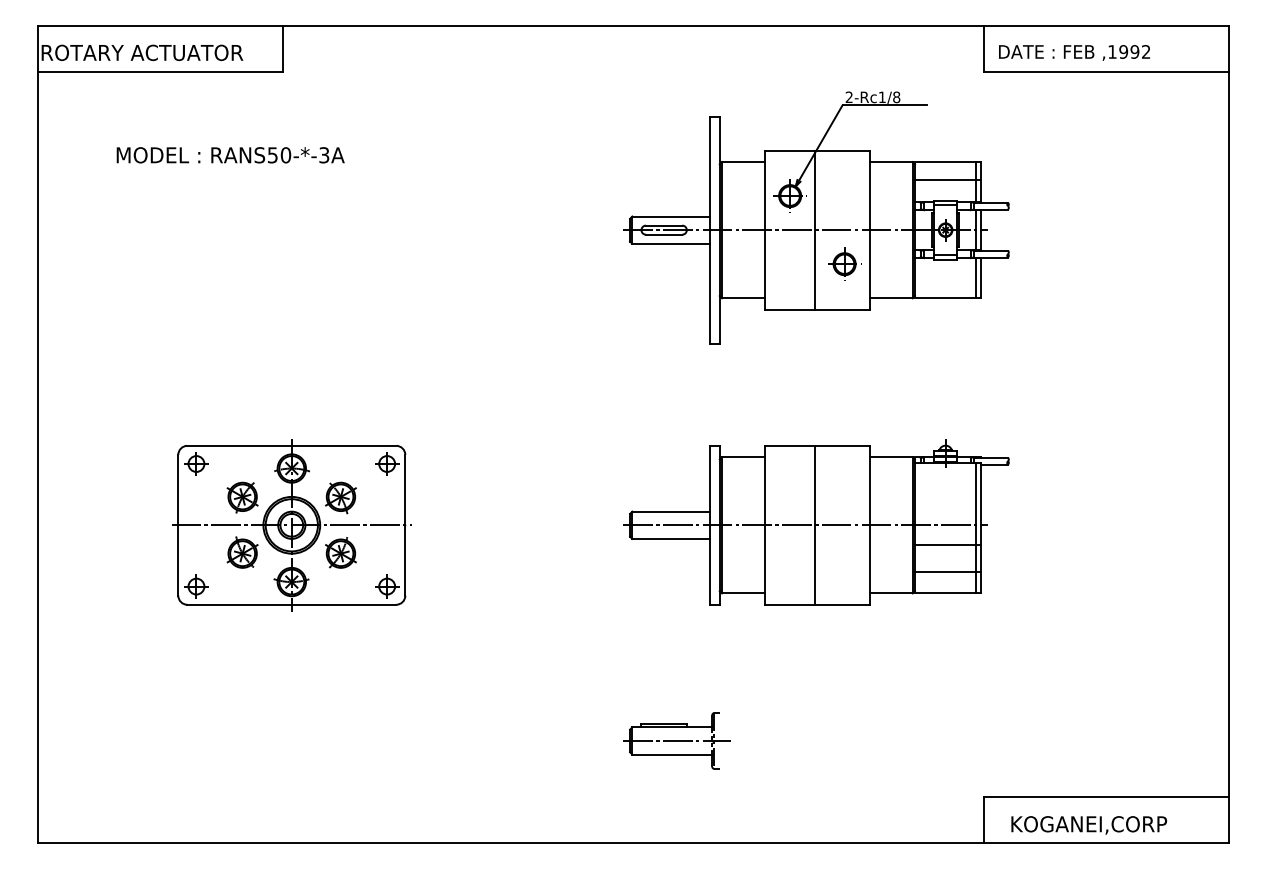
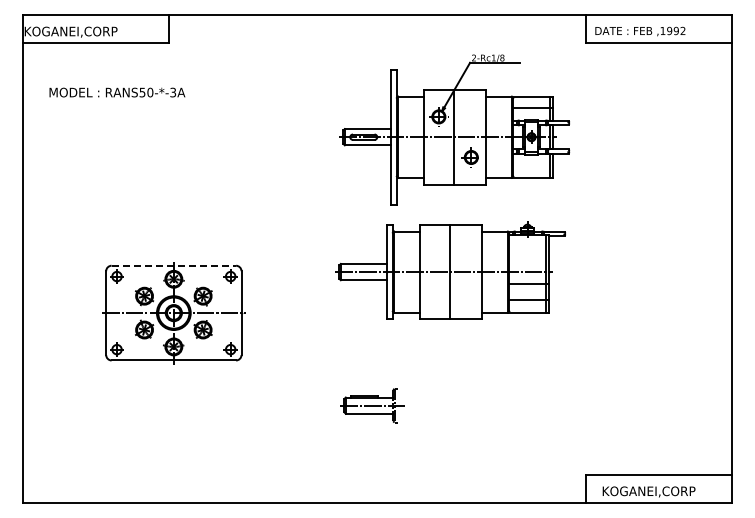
text: (143, 52) -> (85, 31), ROTARY ACTUATOR -> KOGANEI,CORP
text: (230, 155) -> (117, 92), moved
part: (816, 217) -> (454, 129), moved
line: (292, 445) -> (174, 265), solid -> dashed
part: (816, 522) -> (450, 270), moved
part: (677, 740) -> (372, 405), moved

